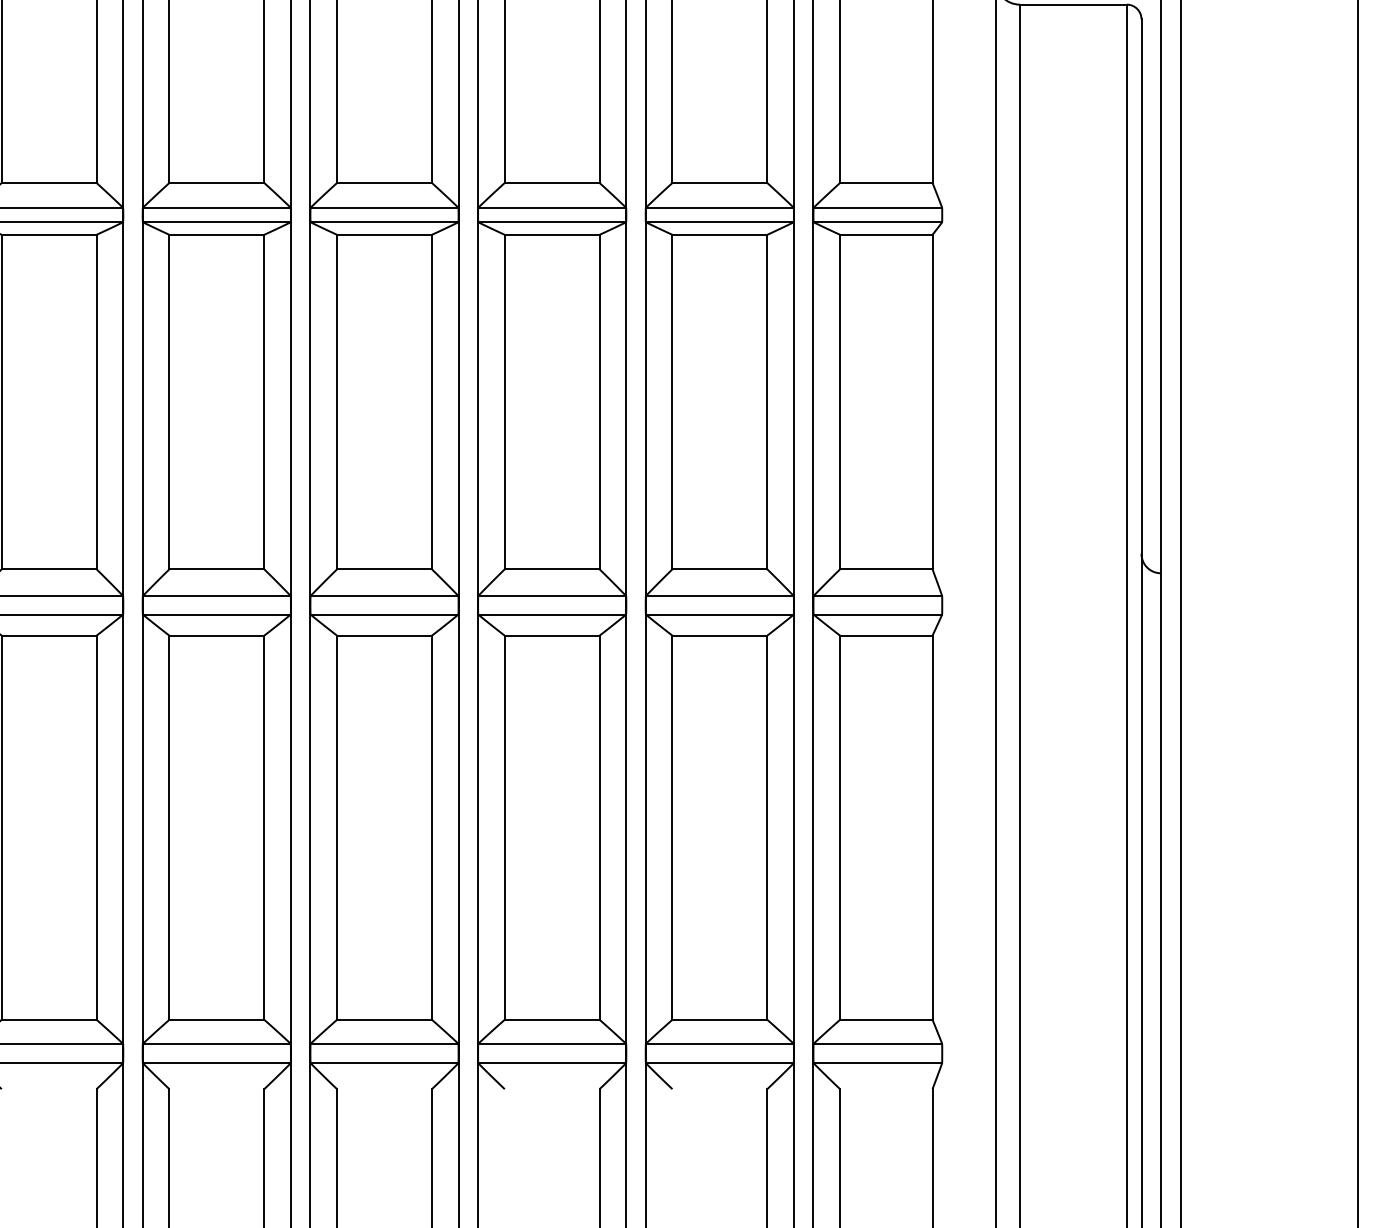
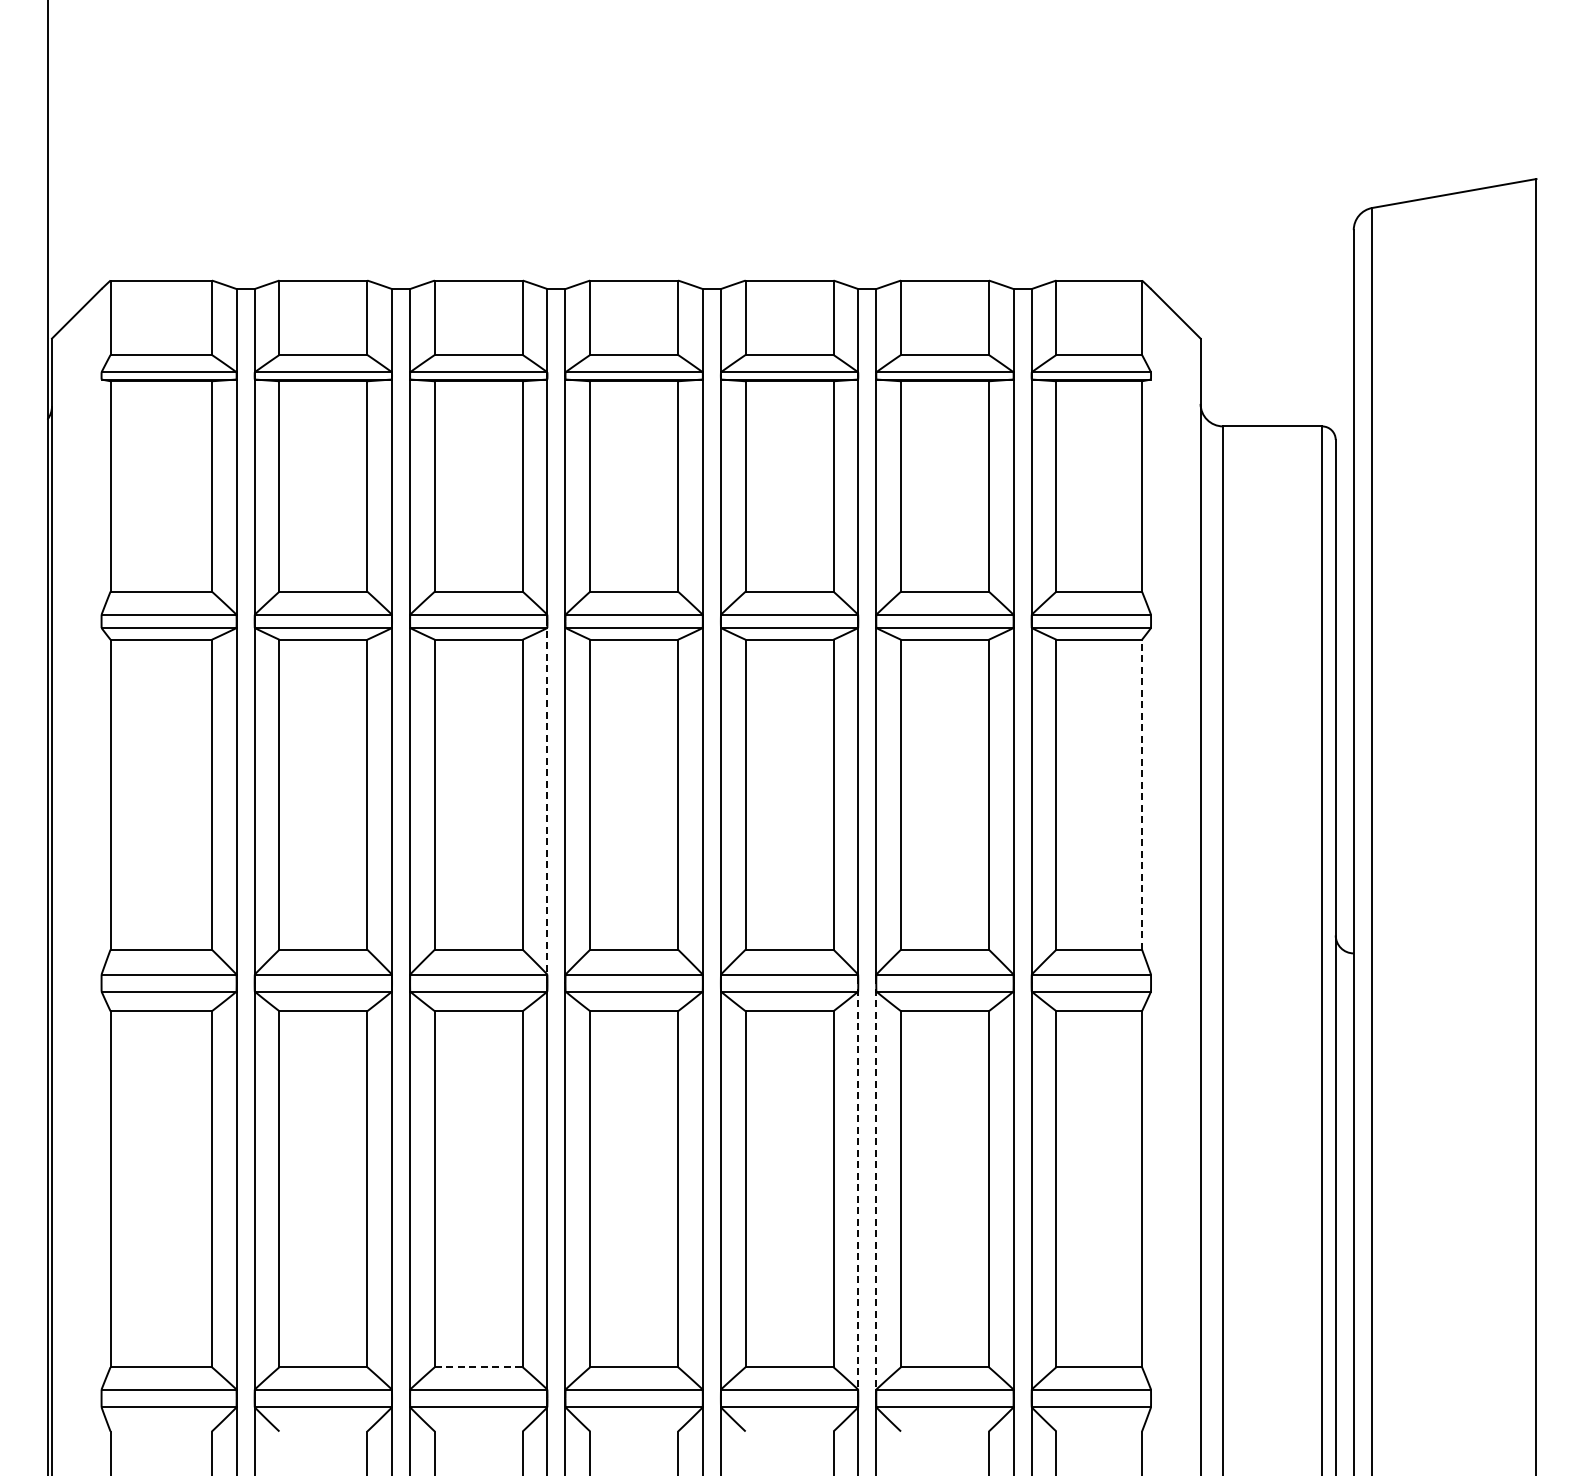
line: (933, 401) -> (1142, 794), solid -> dashed
line: (290, 410) -> (547, 802), solid -> dashed
line: (626, 829) -> (858, 1190), solid -> dashed
line: (645, 829) -> (876, 1190), solid -> dashed
line: (216, 1020) -> (478, 1367), solid -> dashed

